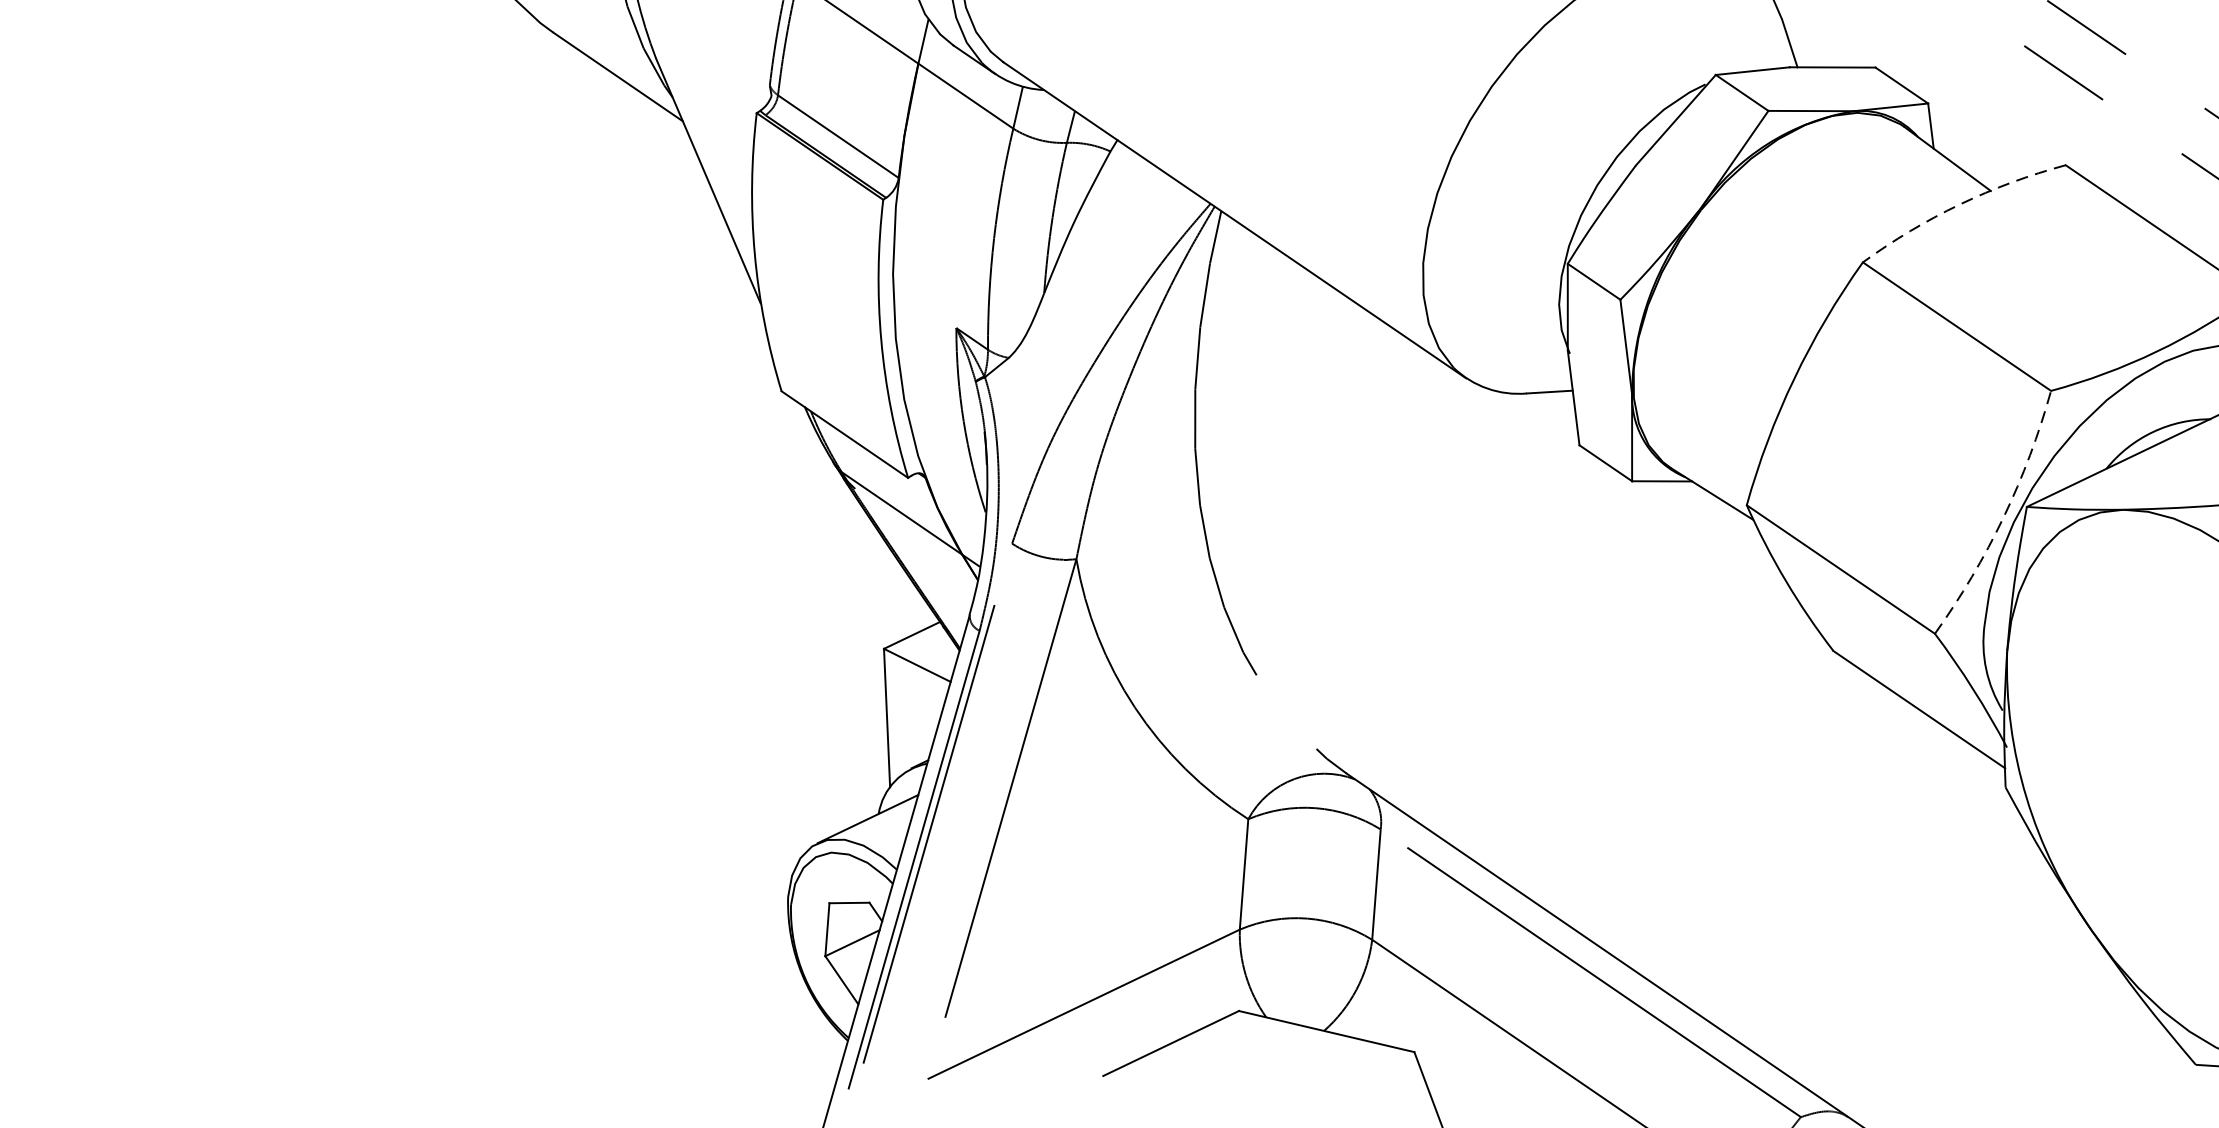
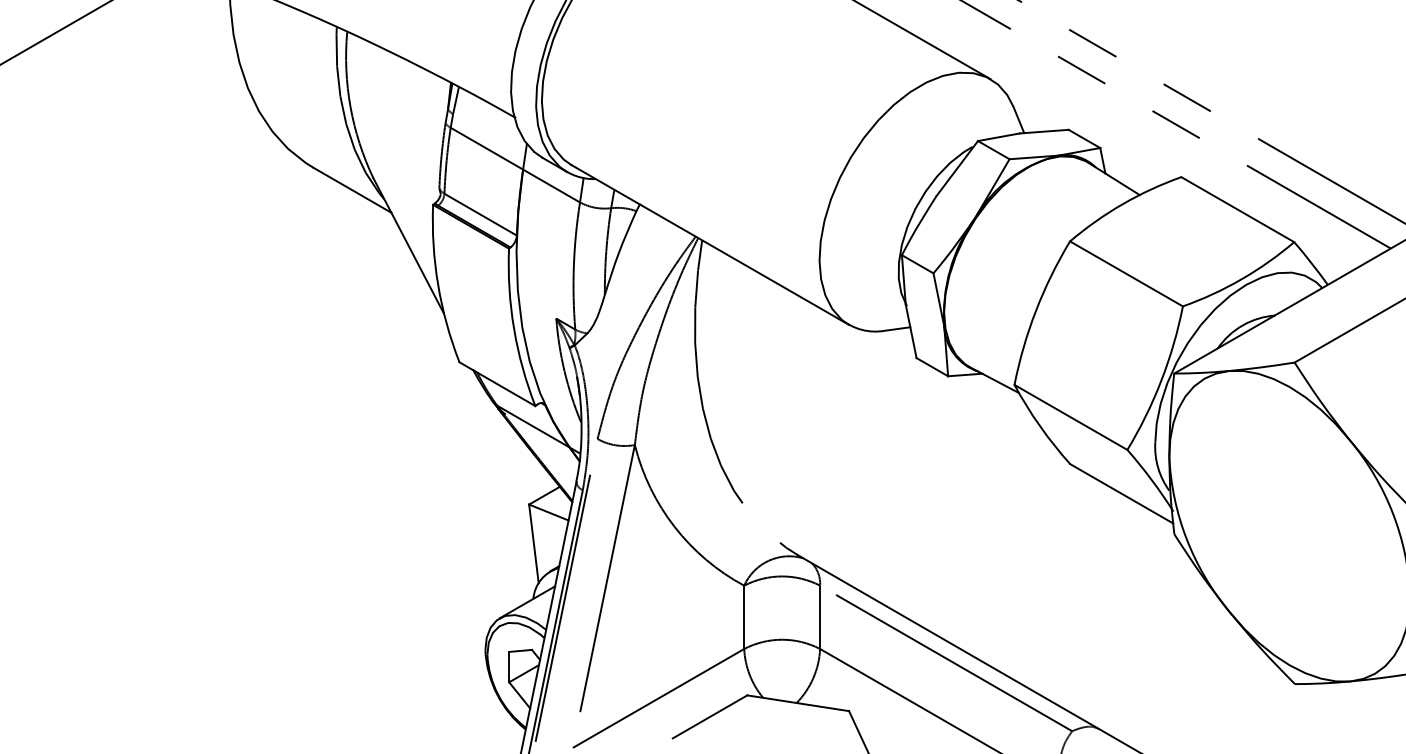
arc: (1959, 205) -> (1122, 204), dashed -> solid
arc: (2003, 517) -> (1161, 380), dashed -> solid

